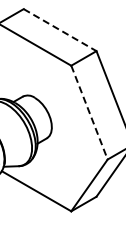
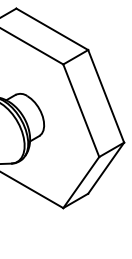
line: (60, 30) -> (52, 29), dashed -> solid
line: (89, 112) -> (81, 110), dashed -> solid

